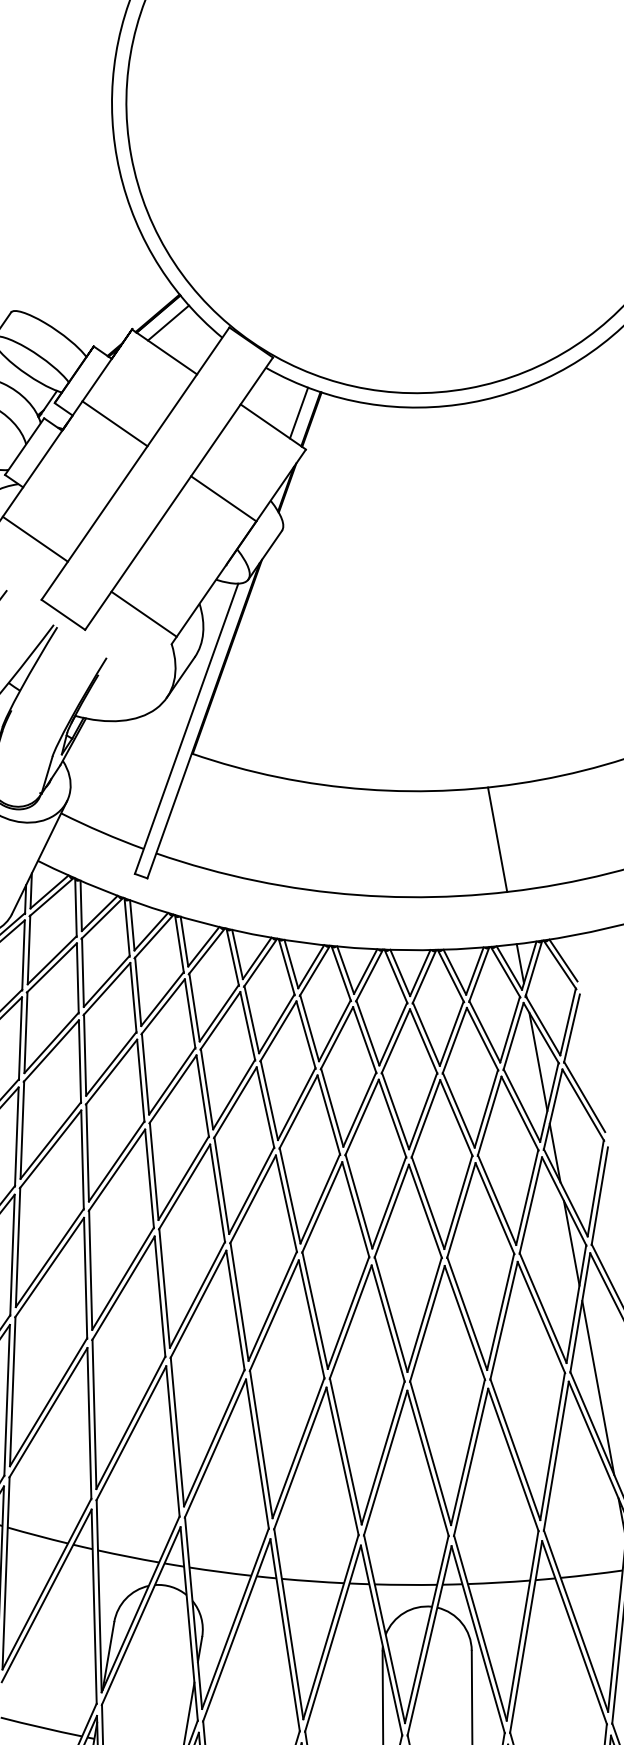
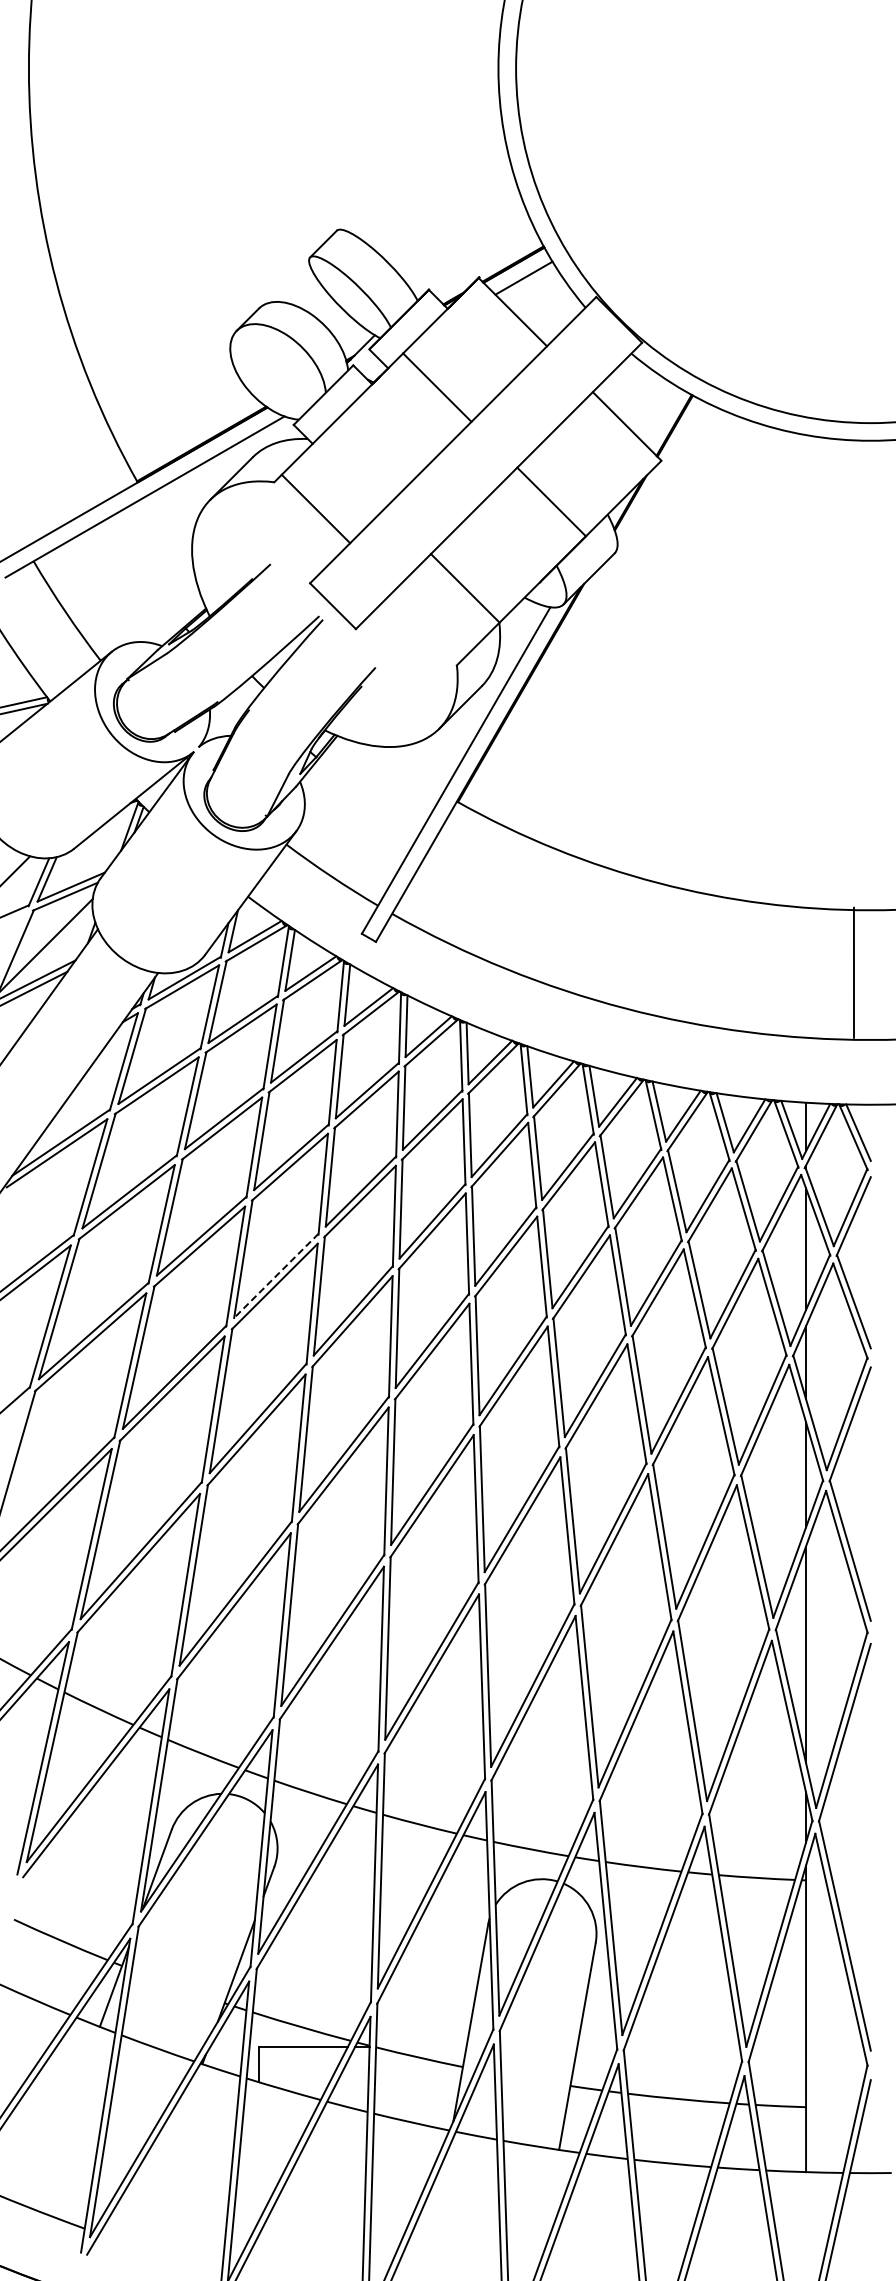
line: (298, 413) -> (660, 415), removed
line: (143, 614) -> (464, 588), moved
line: (497, 839) -> (853, 972), moved
line: (116, 1161) -> (276, 1275), solid -> dashed

